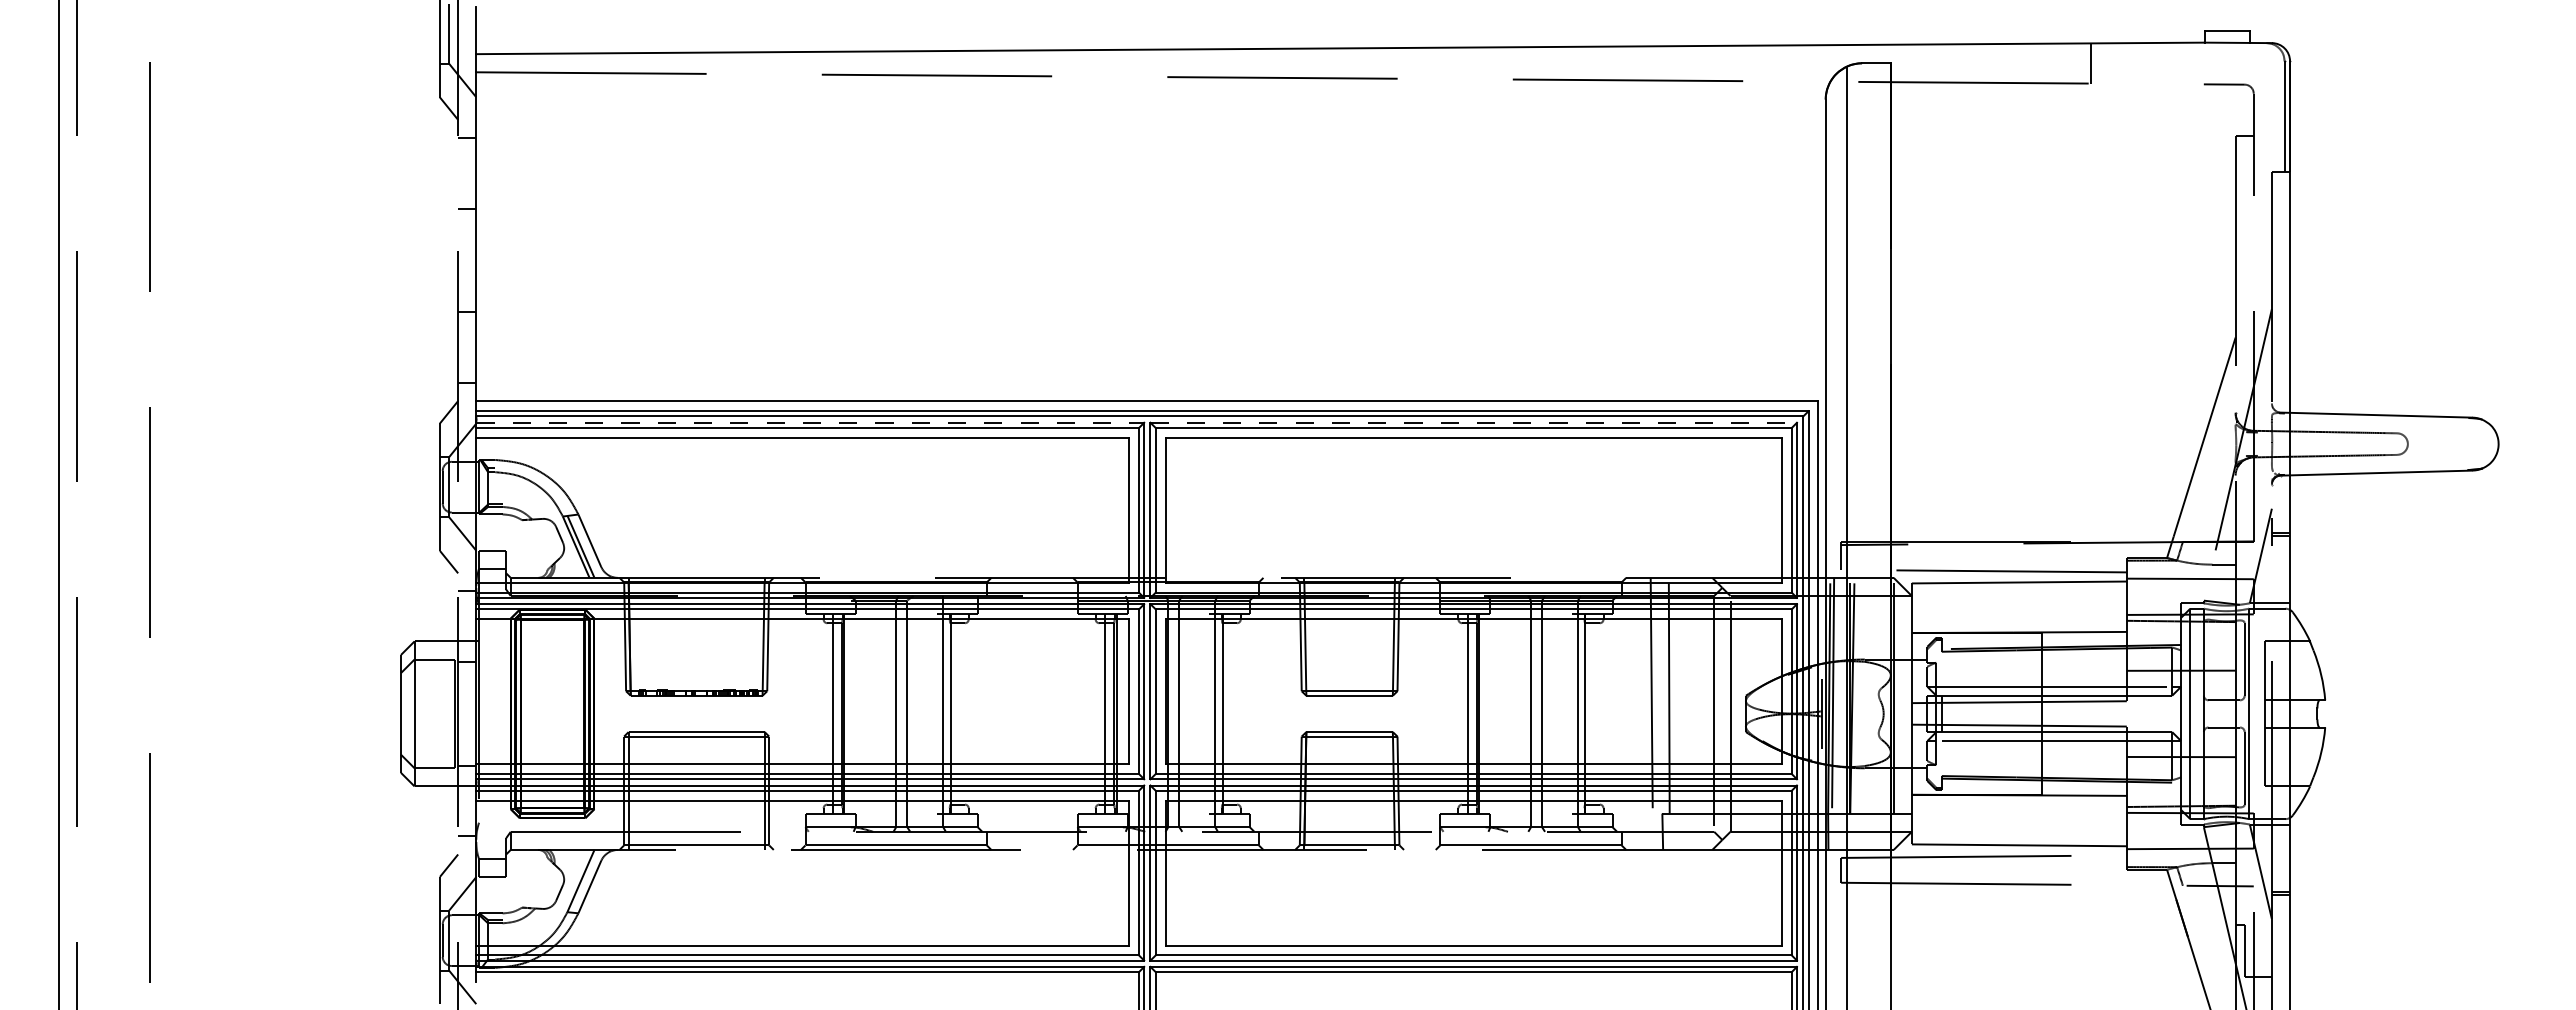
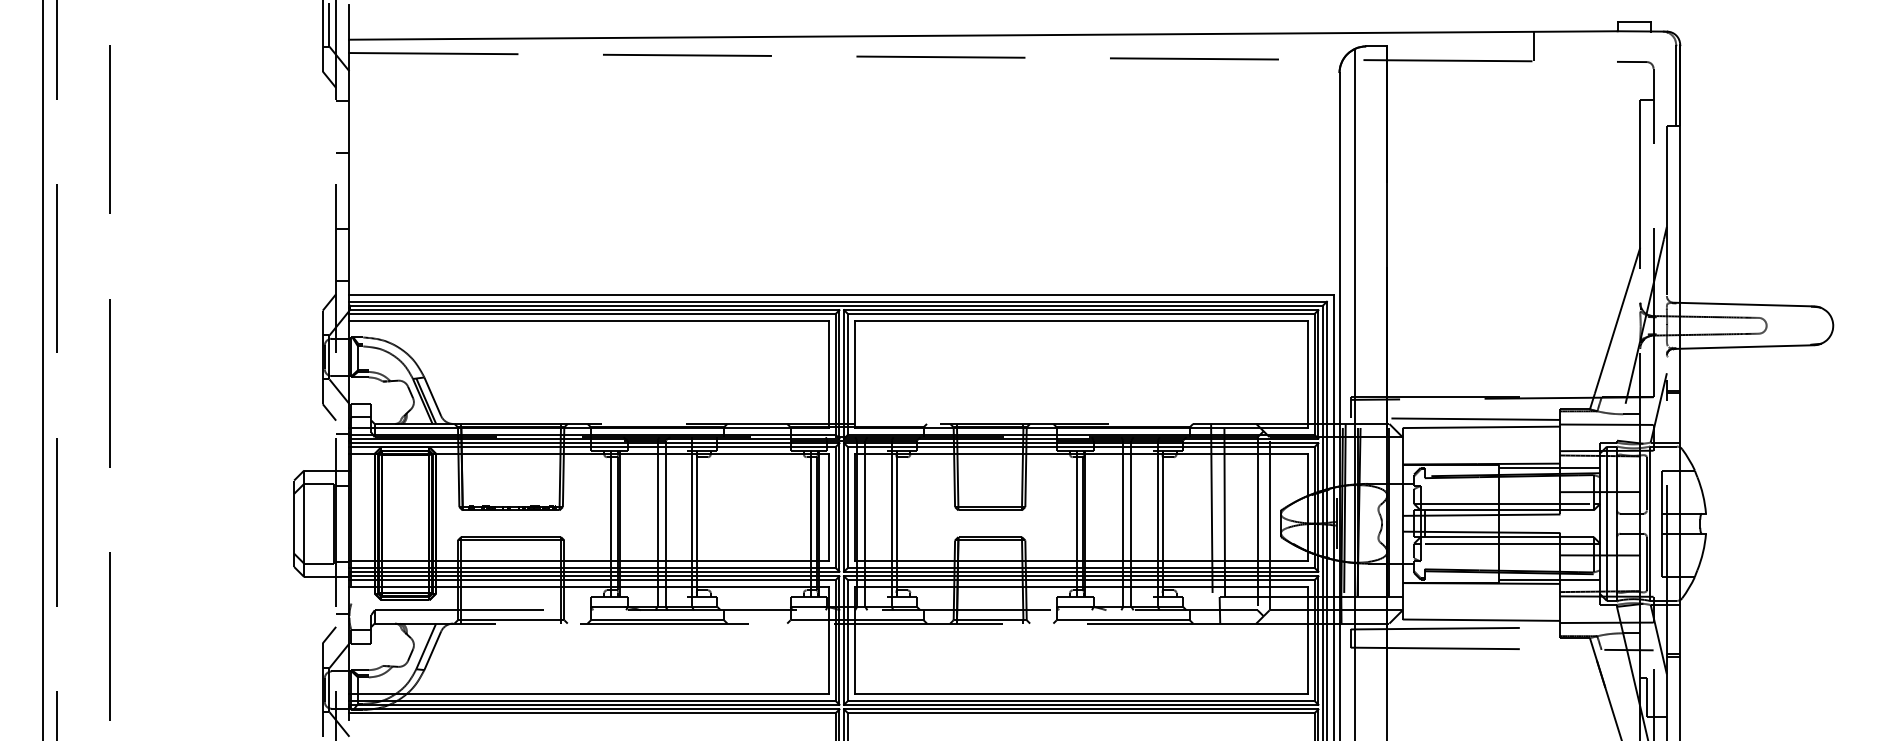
line: (810, 422) -> (594, 309), dashed -> solid
line: (1474, 422) -> (1081, 309), dashed -> solid
line: (2111, 637) -> (1549, 467), added
line: (2111, 790) -> (1549, 579), added

